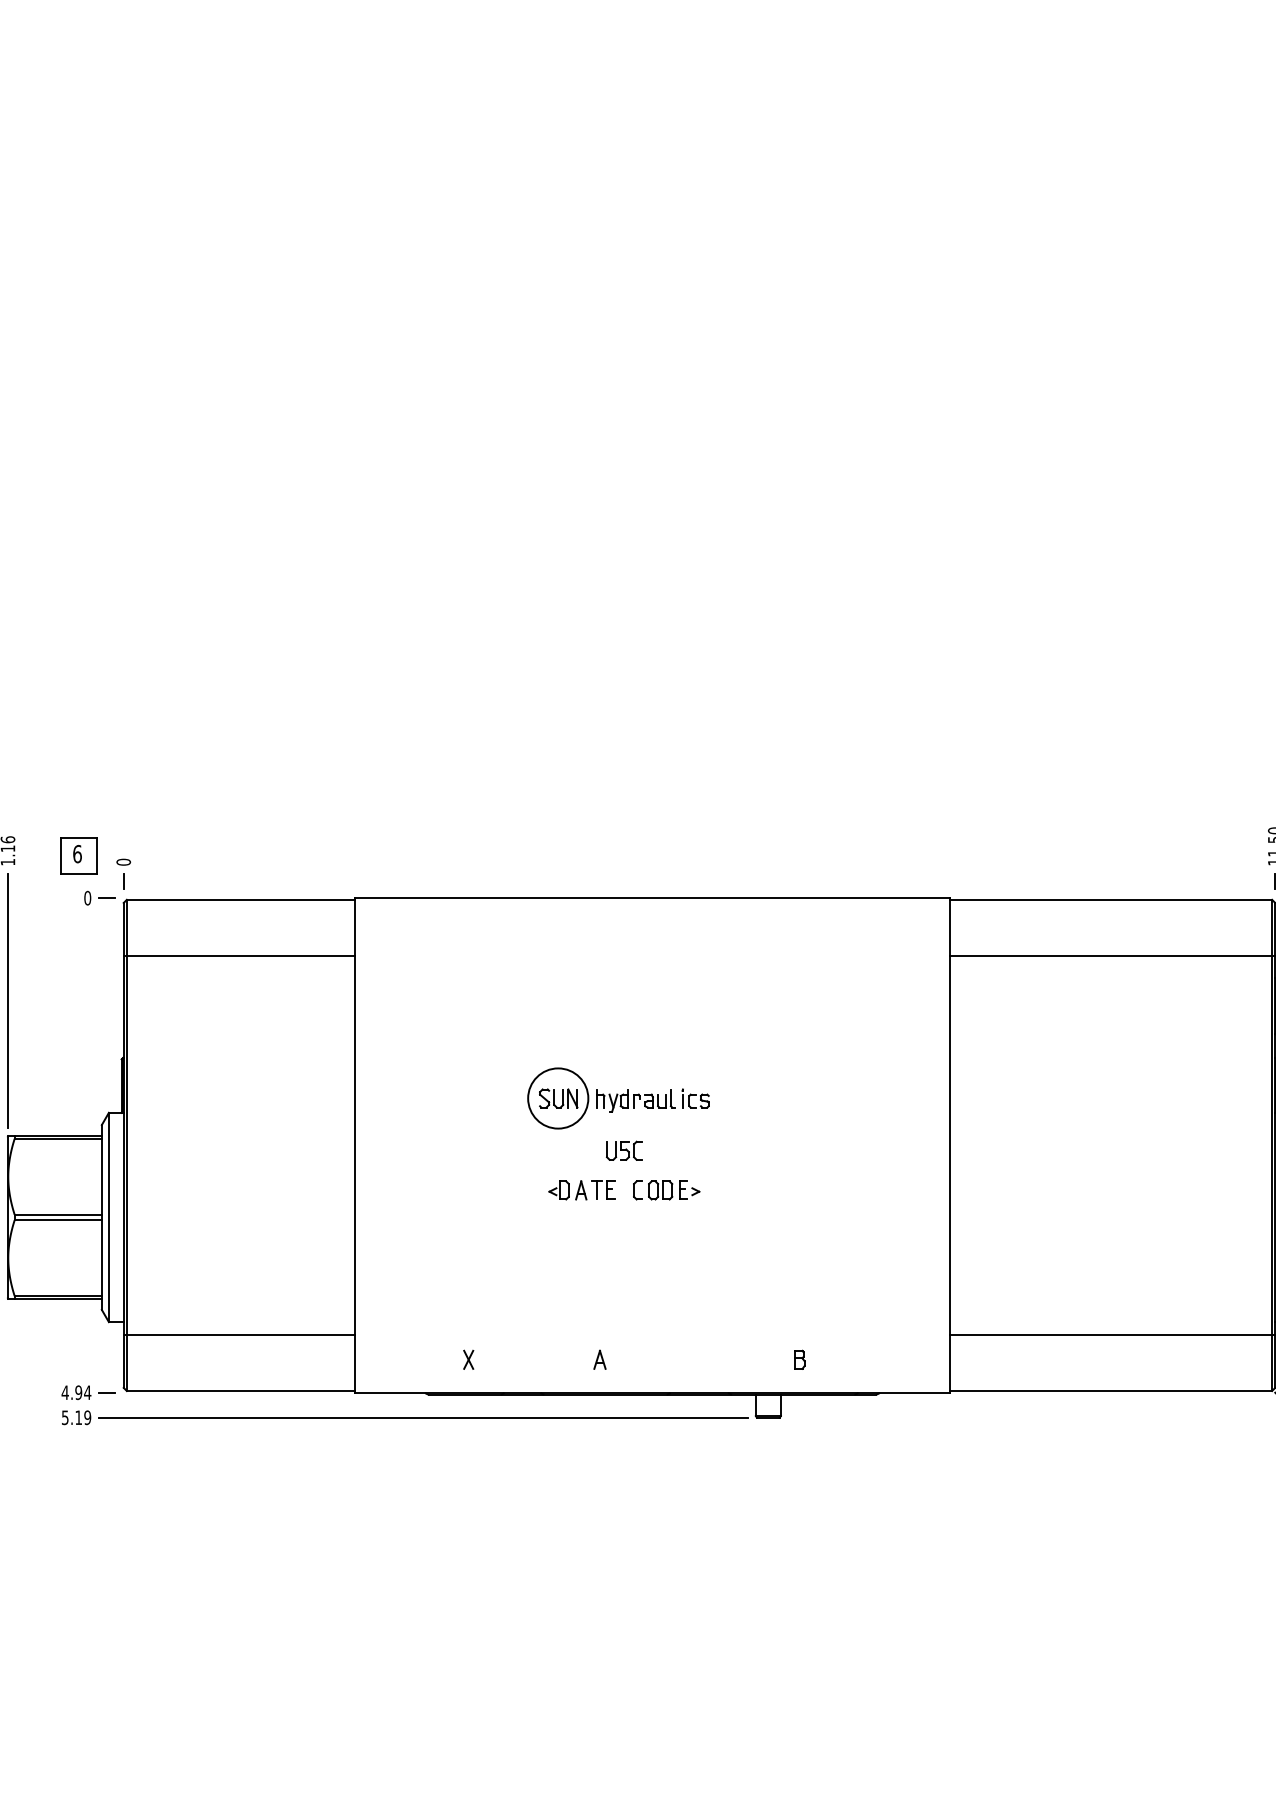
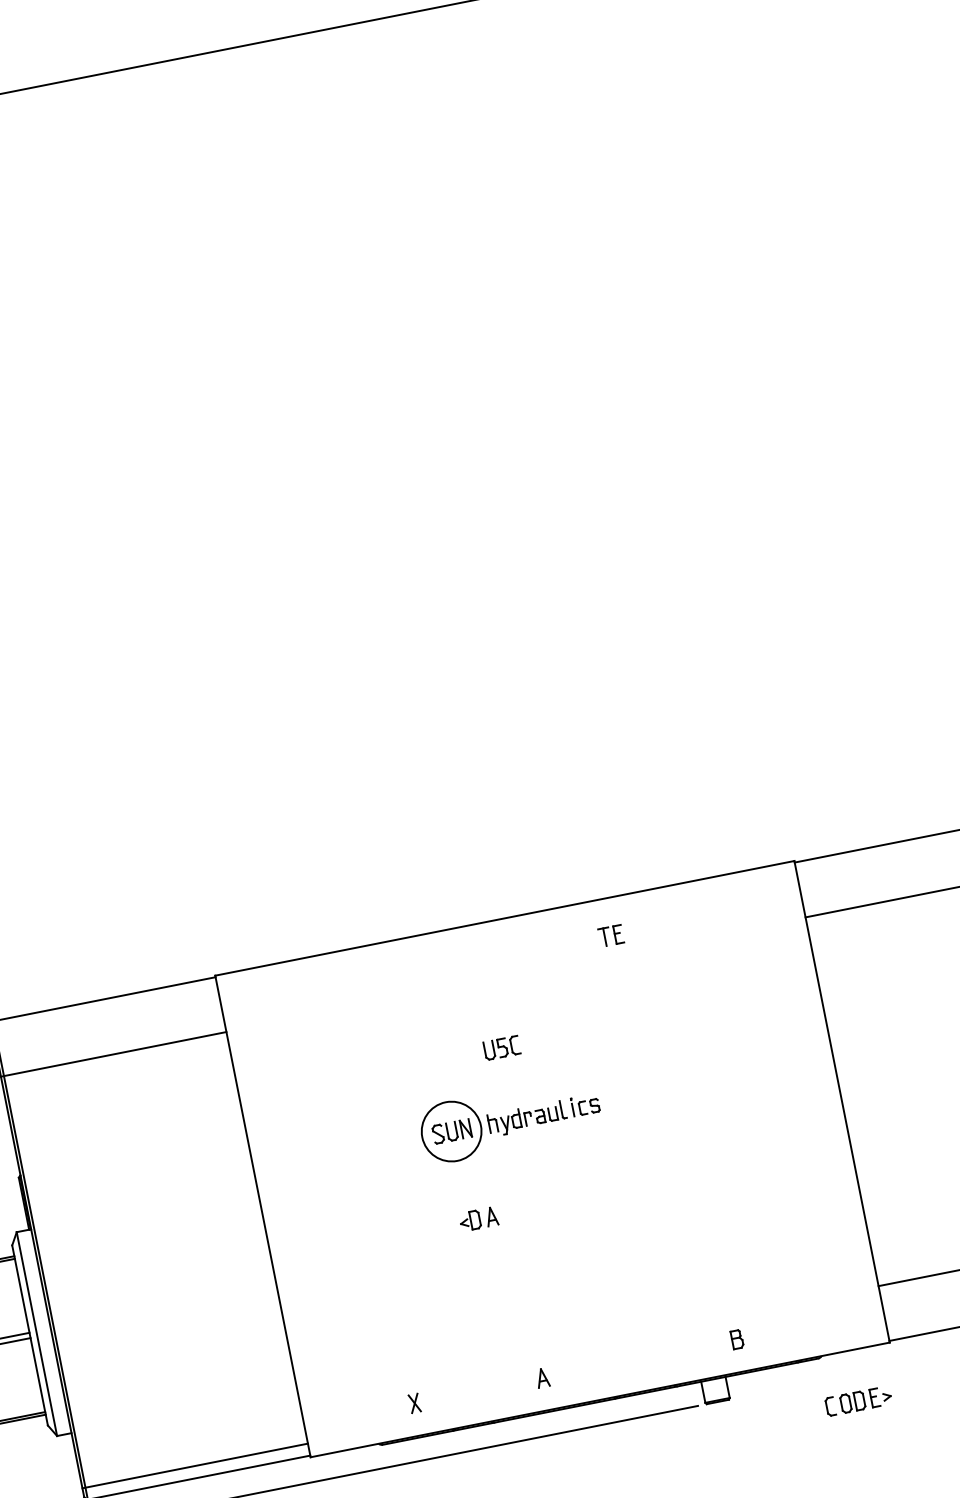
part: (624, 1150) -> (502, 1047), moved
part: (603, 1189) -> (611, 934), moved
part: (666, 1190) -> (858, 1401), moved
line: (239, 1334) -> (195, 1465), moved

